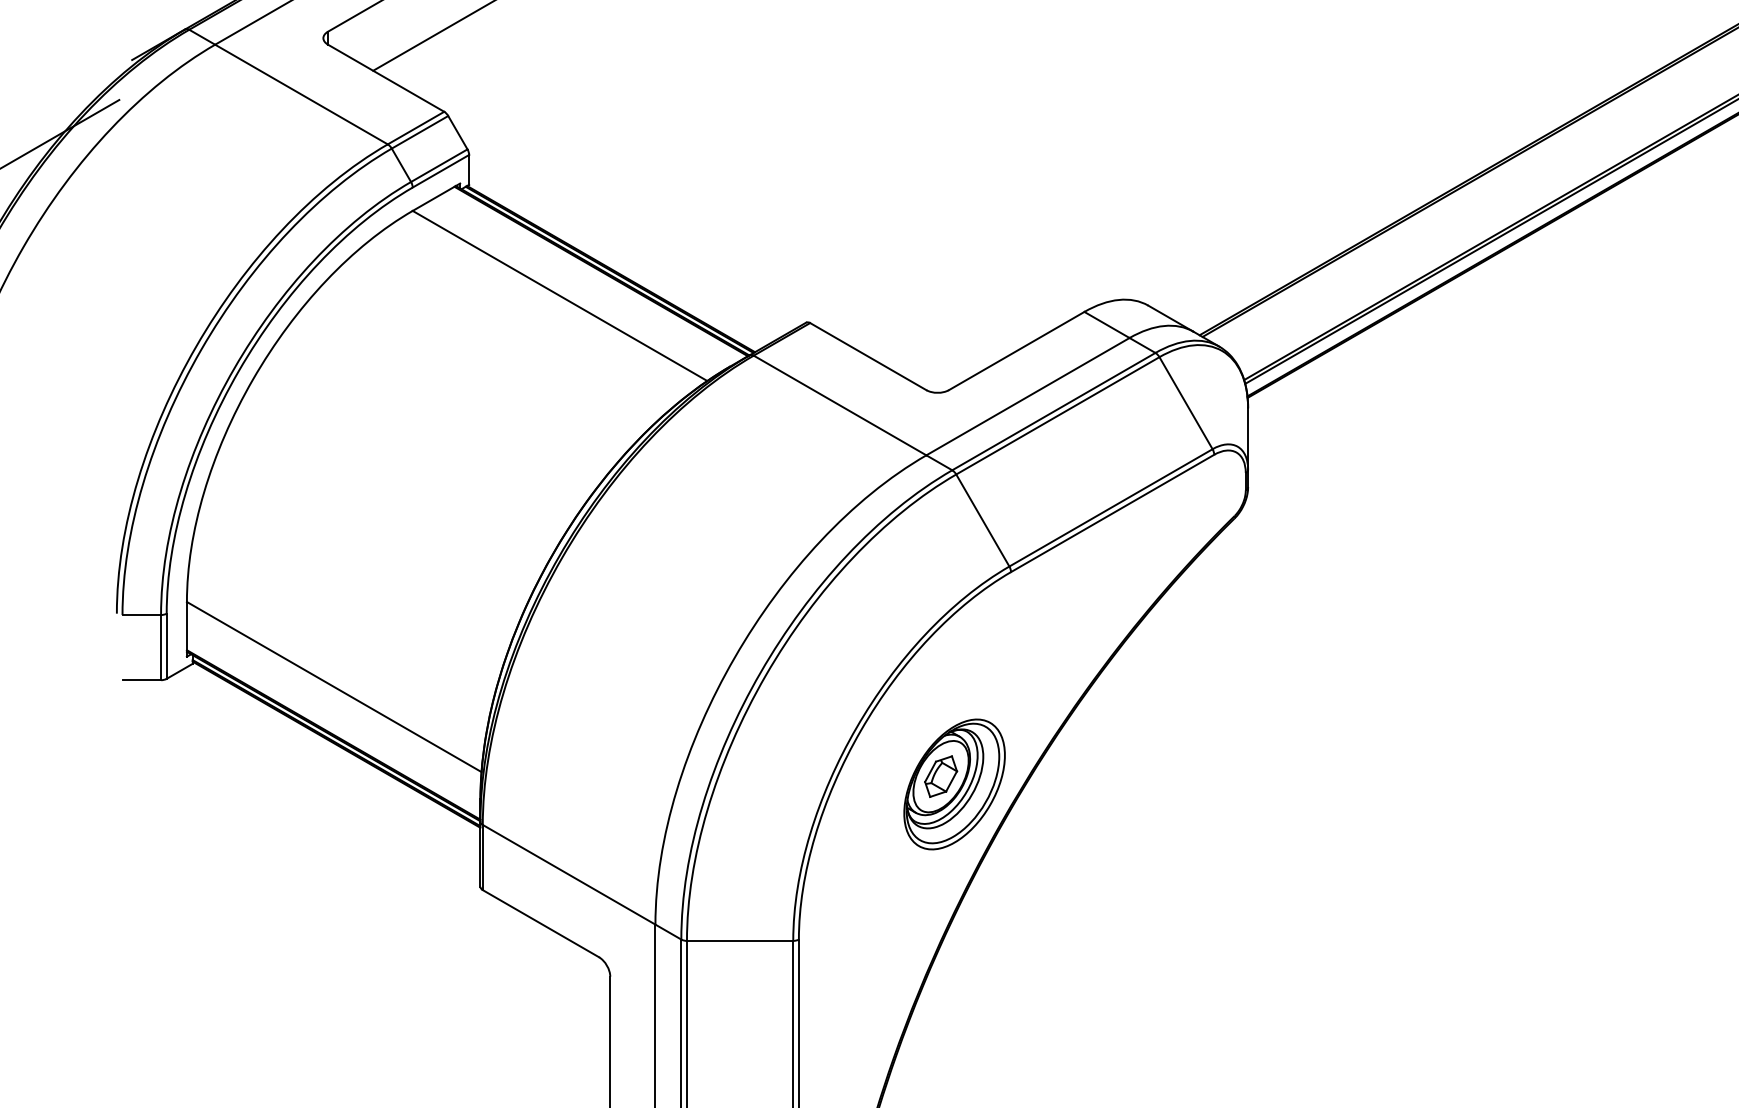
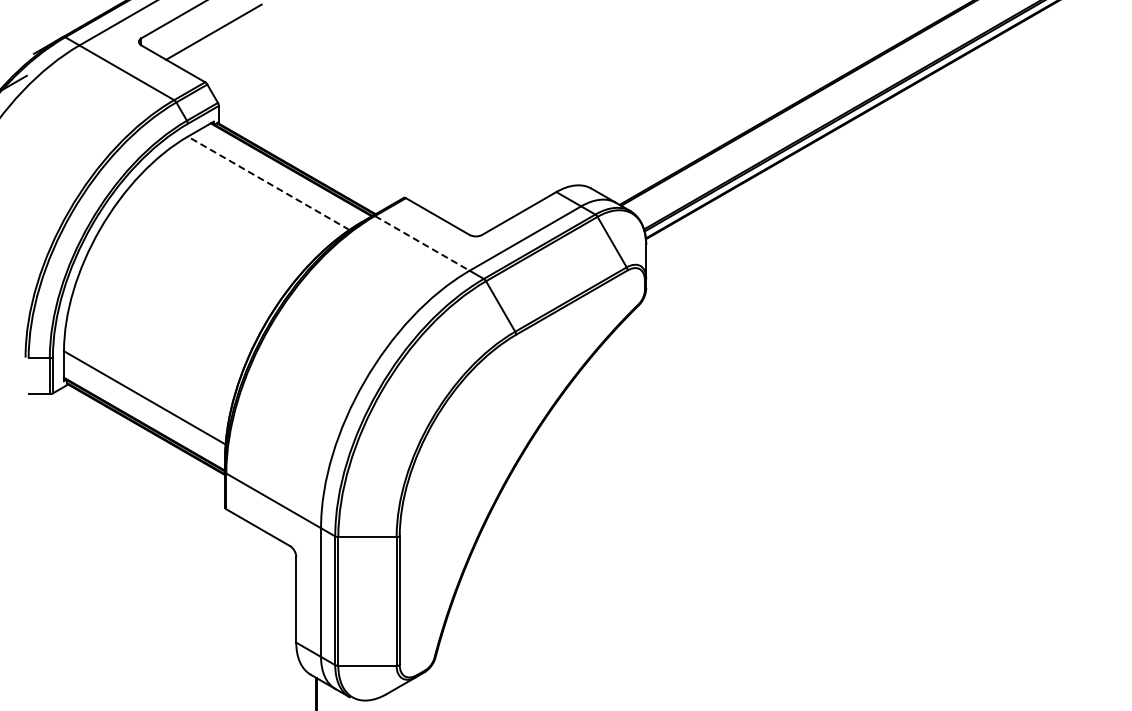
line: (559, 296) -> (268, 183), solid -> dashed
line: (840, 405) -> (422, 243), solid -> dashed
part: (953, 782) -> (484, 450), removed

